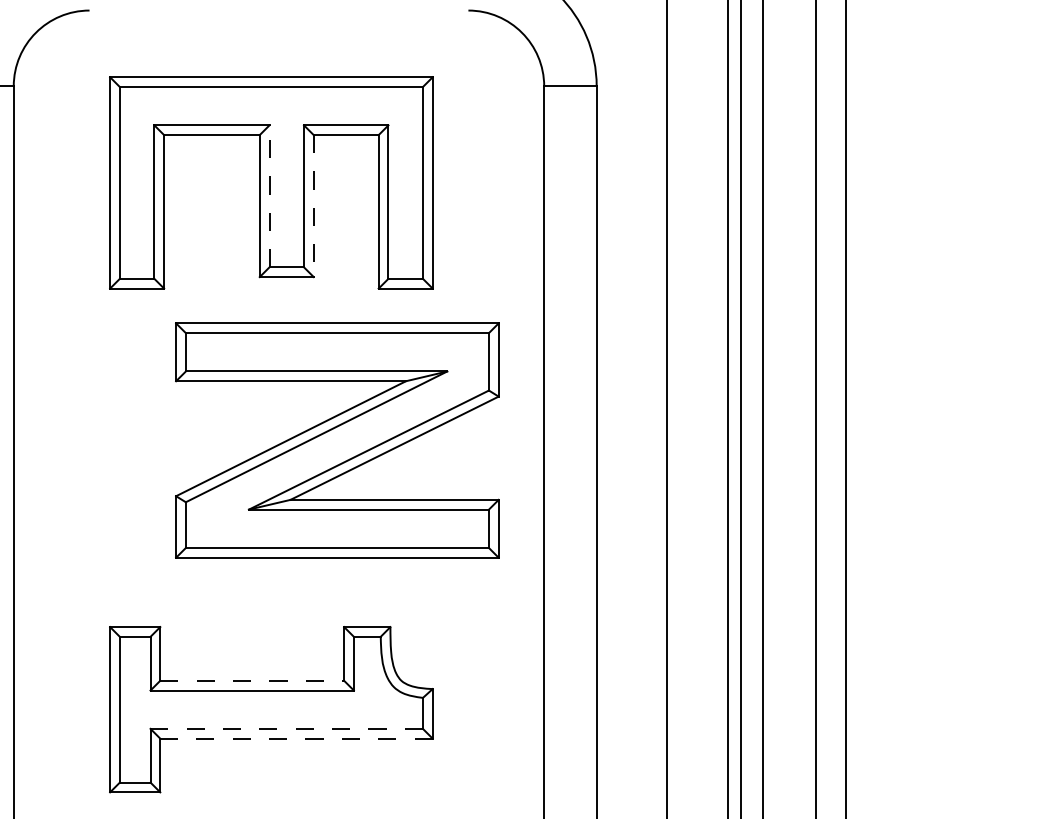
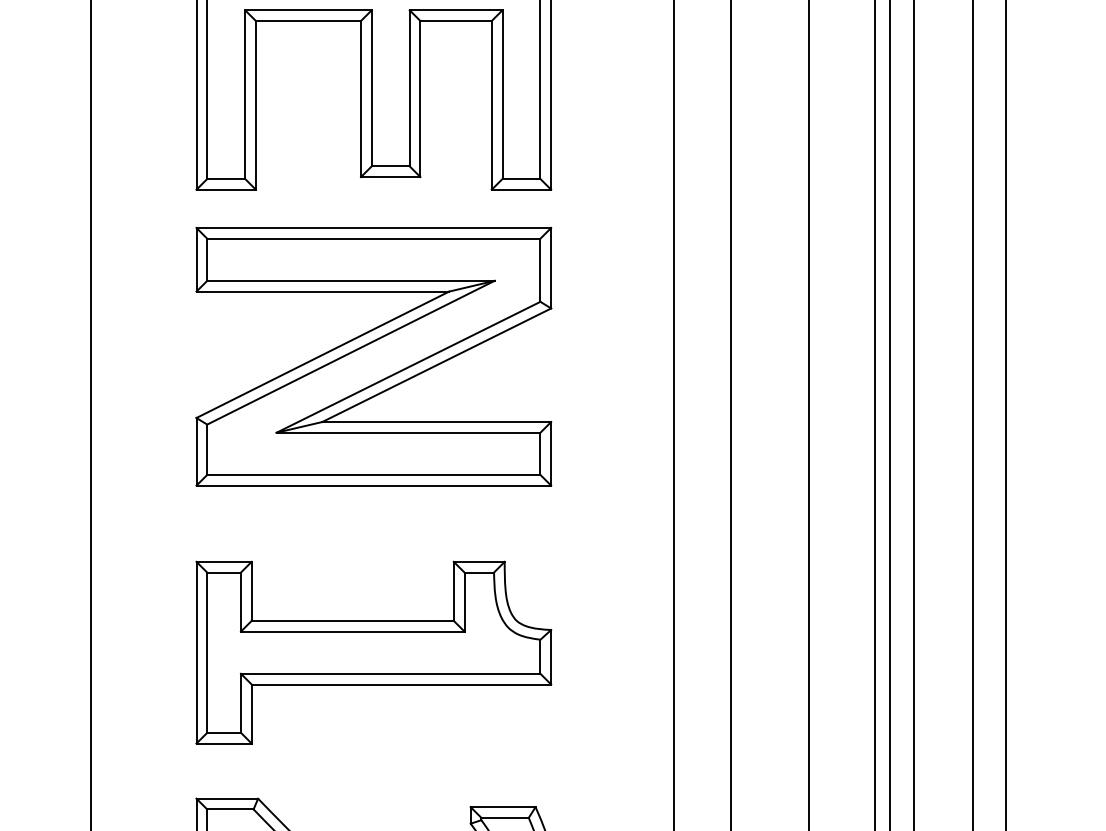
line: (269, 196) -> (371, 88), dashed -> solid
line: (313, 206) -> (420, 99), dashed -> solid
part: (337, 440) -> (373, 356), moved
line: (252, 680) -> (353, 620), dashed -> solid
line: (286, 728) -> (390, 673), dashed -> solid
line: (296, 738) -> (401, 684), dashed -> solid

